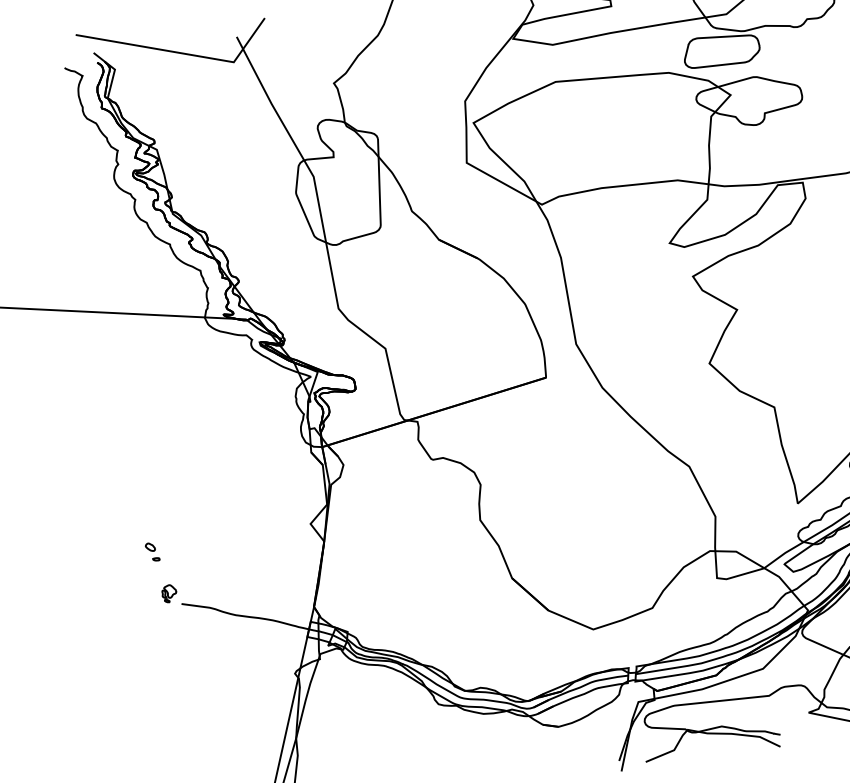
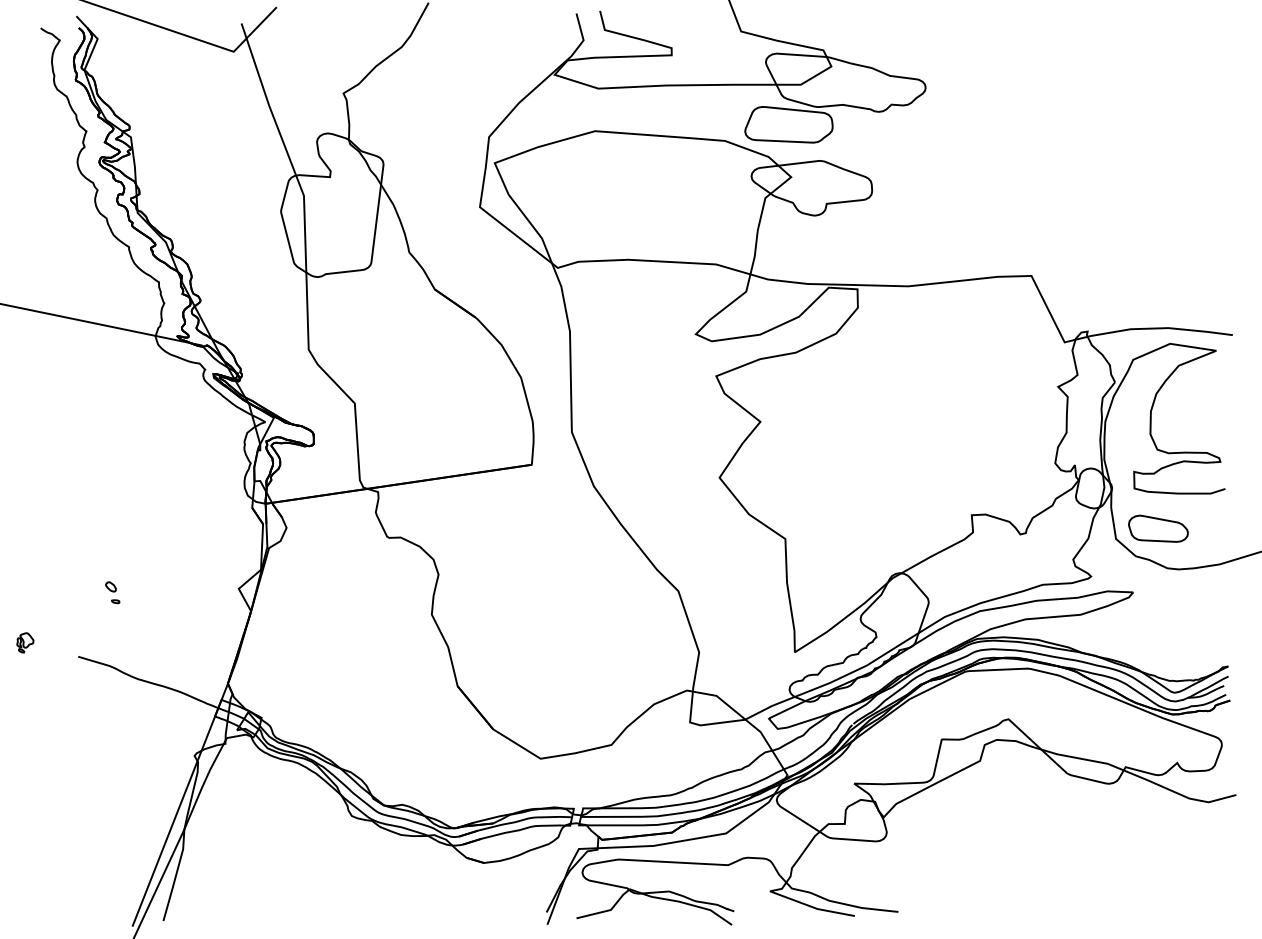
part: (152, 551) -> (112, 592), moved
part: (169, 593) -> (25, 642), moved

